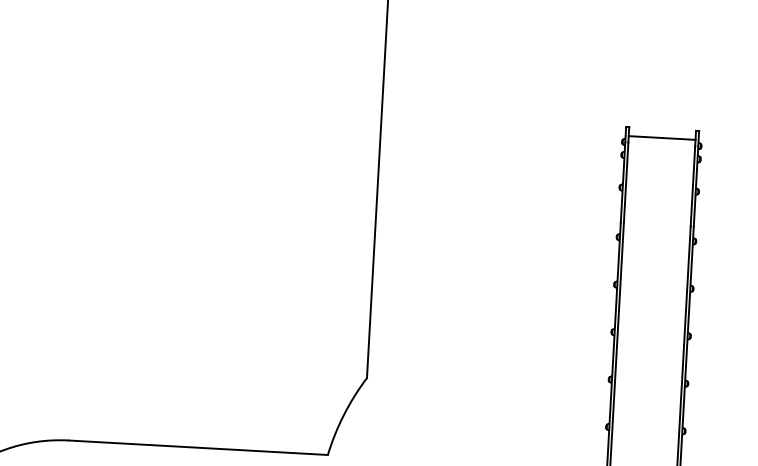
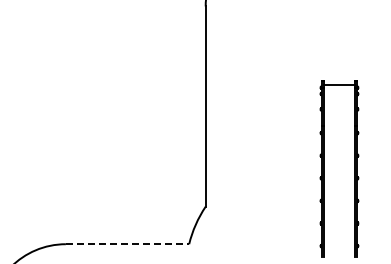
line: (198, 448) -> (127, 244), solid -> dashed

